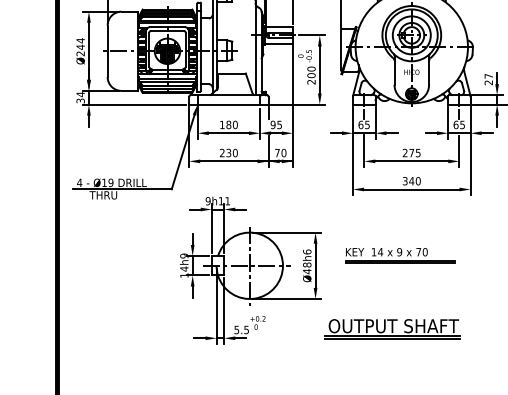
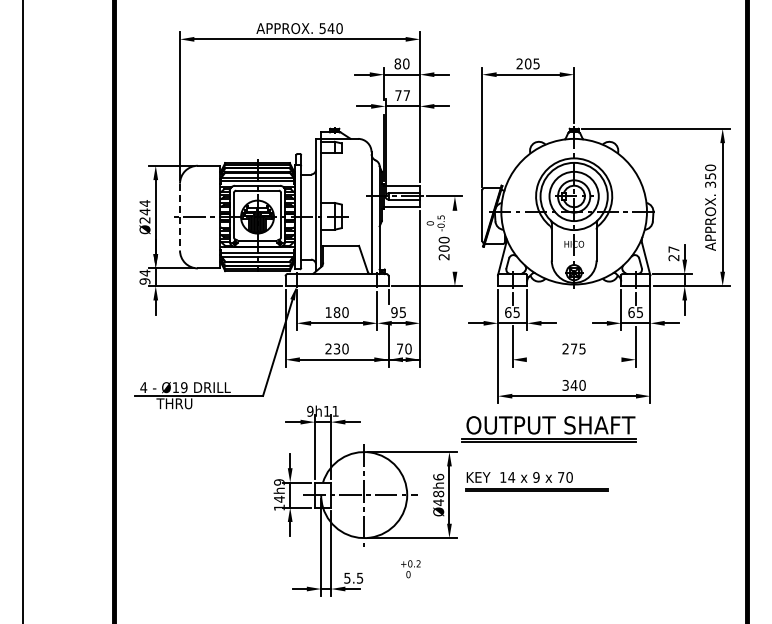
line: (108, 51) -> (180, 217), solid -> dashed
line: (319, 69) -> (454, 240), removed
text: (80, 101) -> (144, 281), 34 -> 94
line: (411, 161) -> (573, 359), removed
part: (399, 255) -> (536, 481), moved
text: (257, 323) -> (410, 569), moved
part: (392, 329) -> (548, 429), moved

